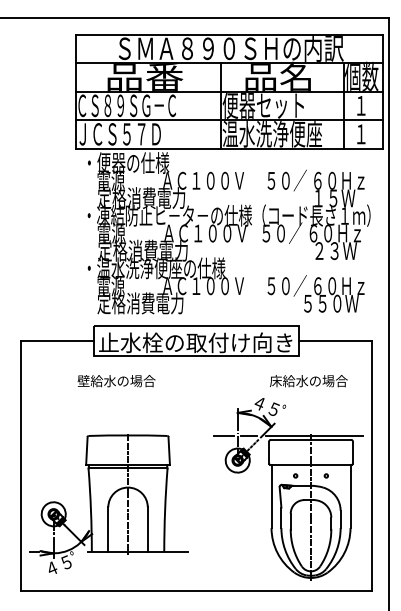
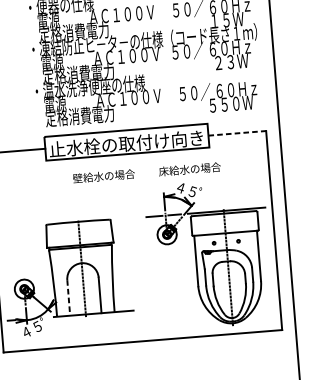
line: (336, 340) -> (237, 133), solid -> dashed
text: (116, 381) -> (103, 176), moved
text: (308, 381) -> (189, 169), moved
line: (108, 530) -> (68, 298), solid -> dashed

